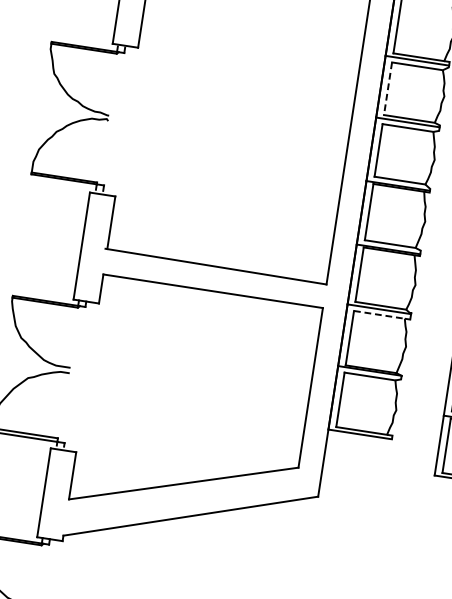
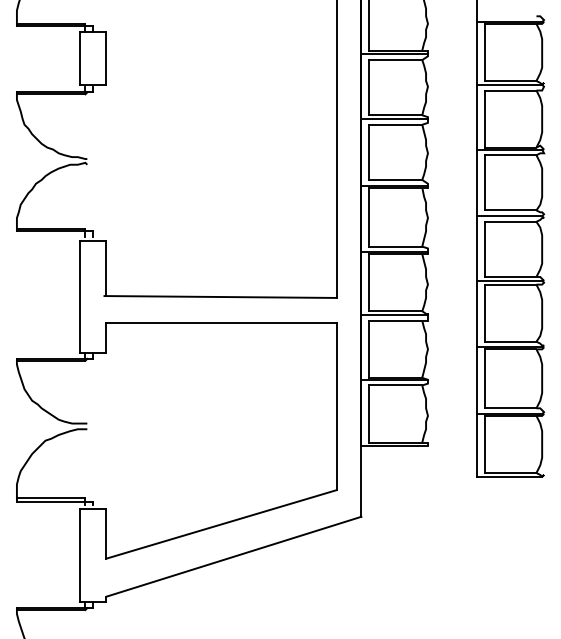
line: (387, 88) -> (368, 87), dashed -> solid
line: (379, 314) -> (395, 320), dashed -> solid

